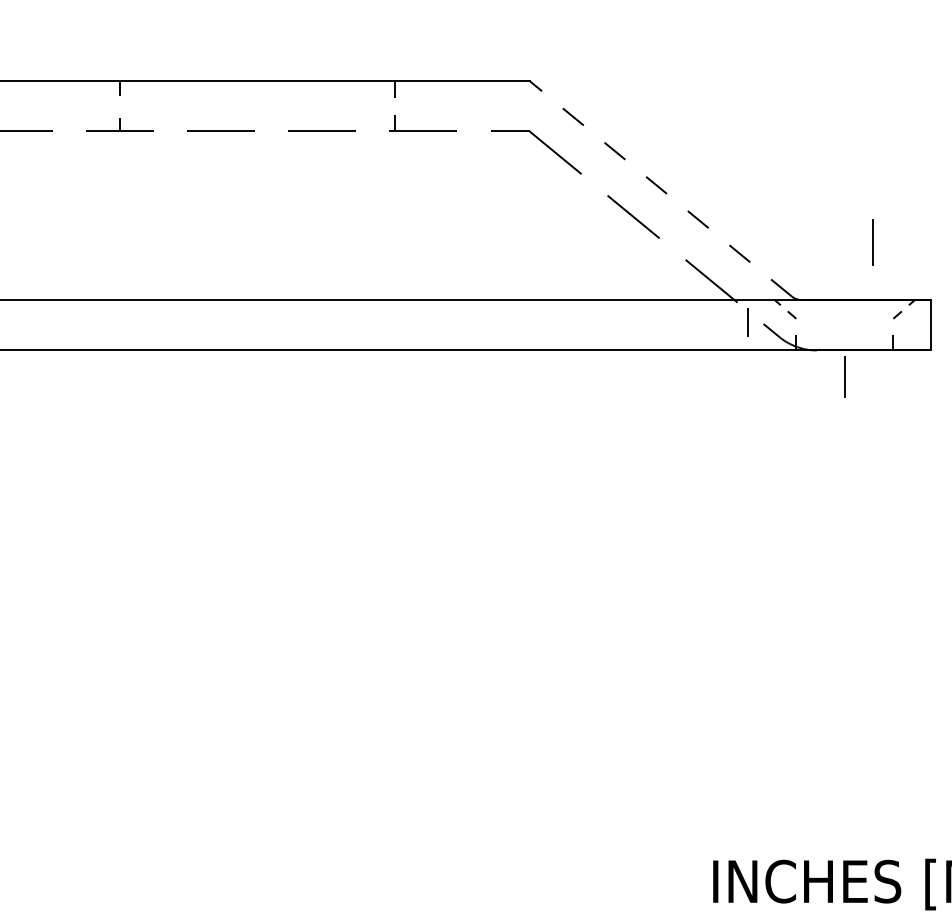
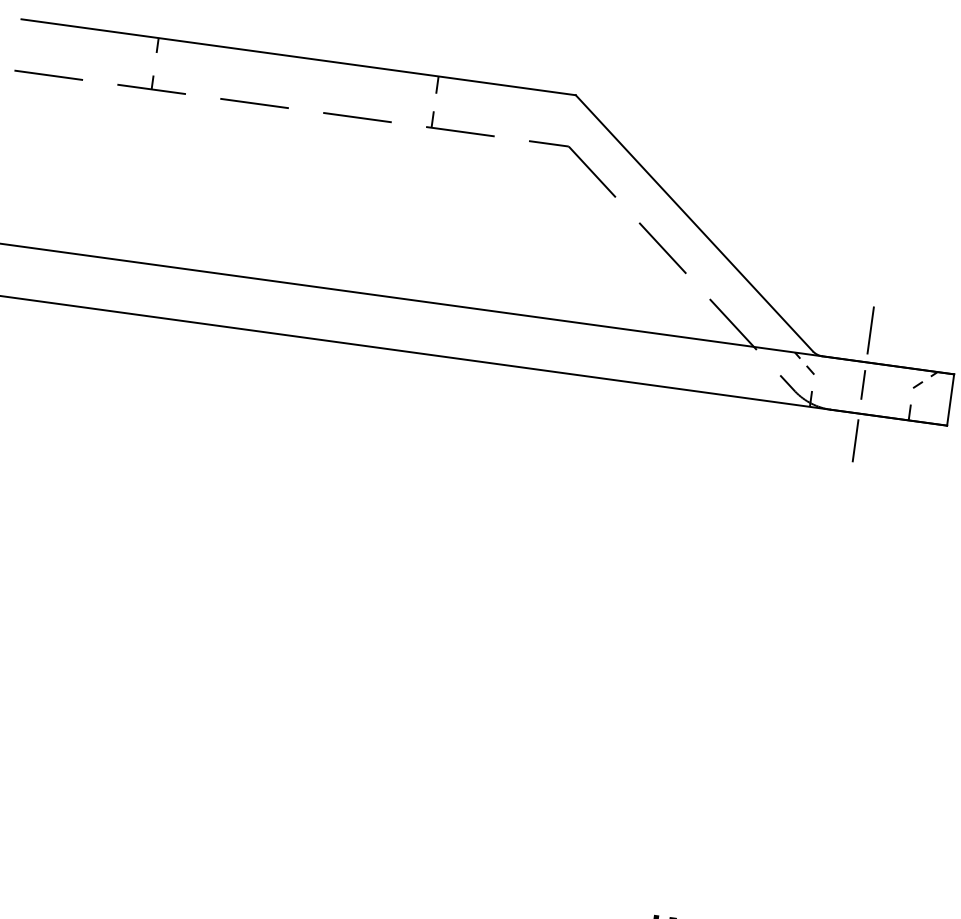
line: (660, 188) -> (694, 222), dashed -> solid
line: (872, 242) -> (870, 330), moved
line: (747, 322) -> (862, 385), moved

